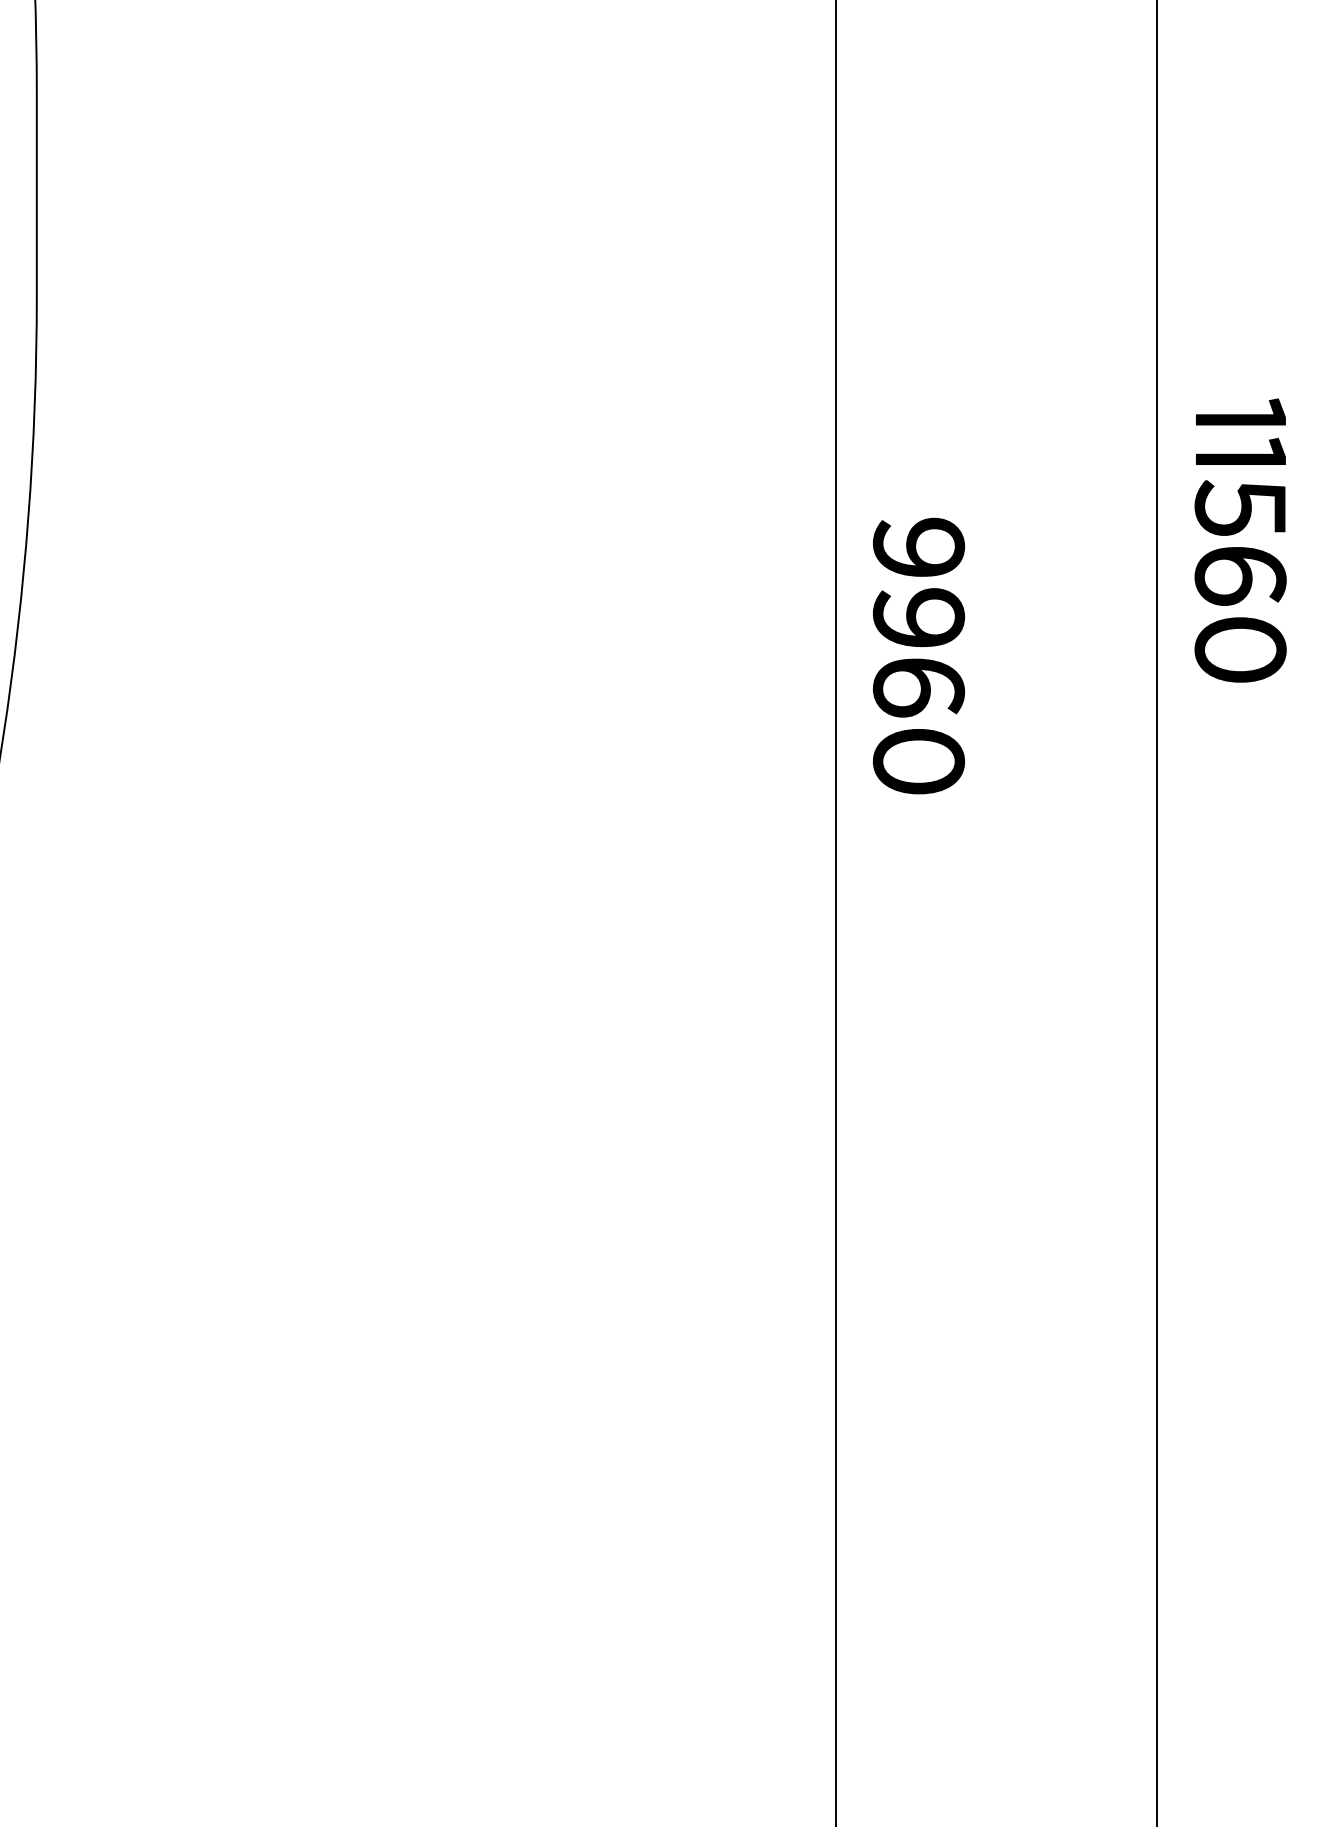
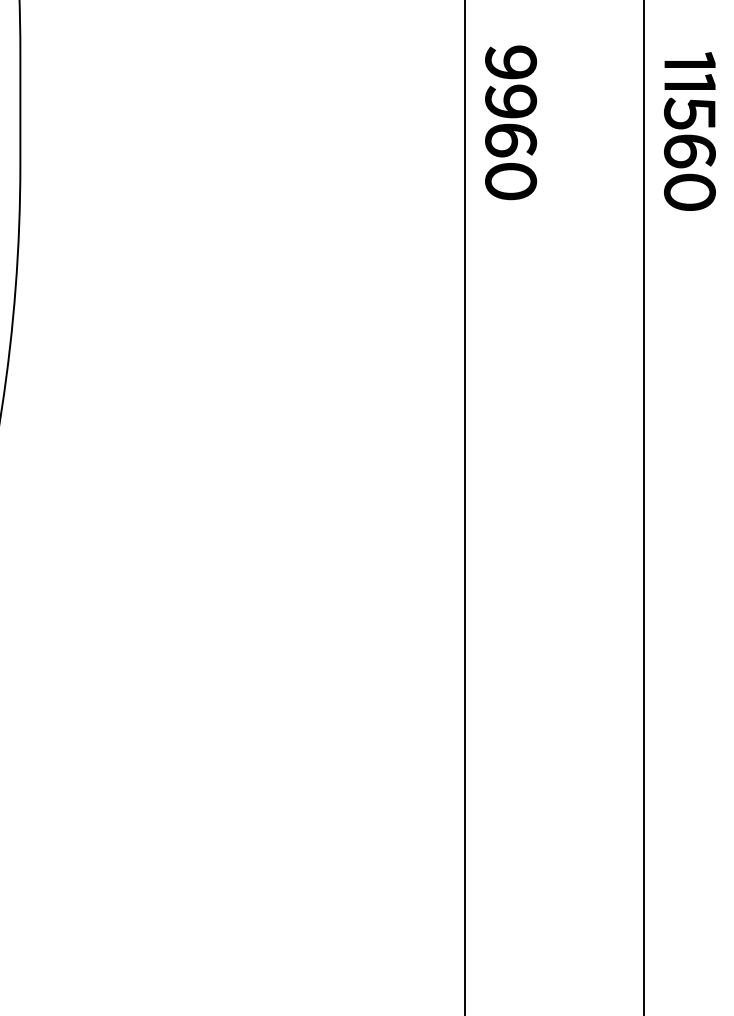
part: (1239, 540) -> (689, 131), moved
part: (919, 655) -> (511, 122), moved

